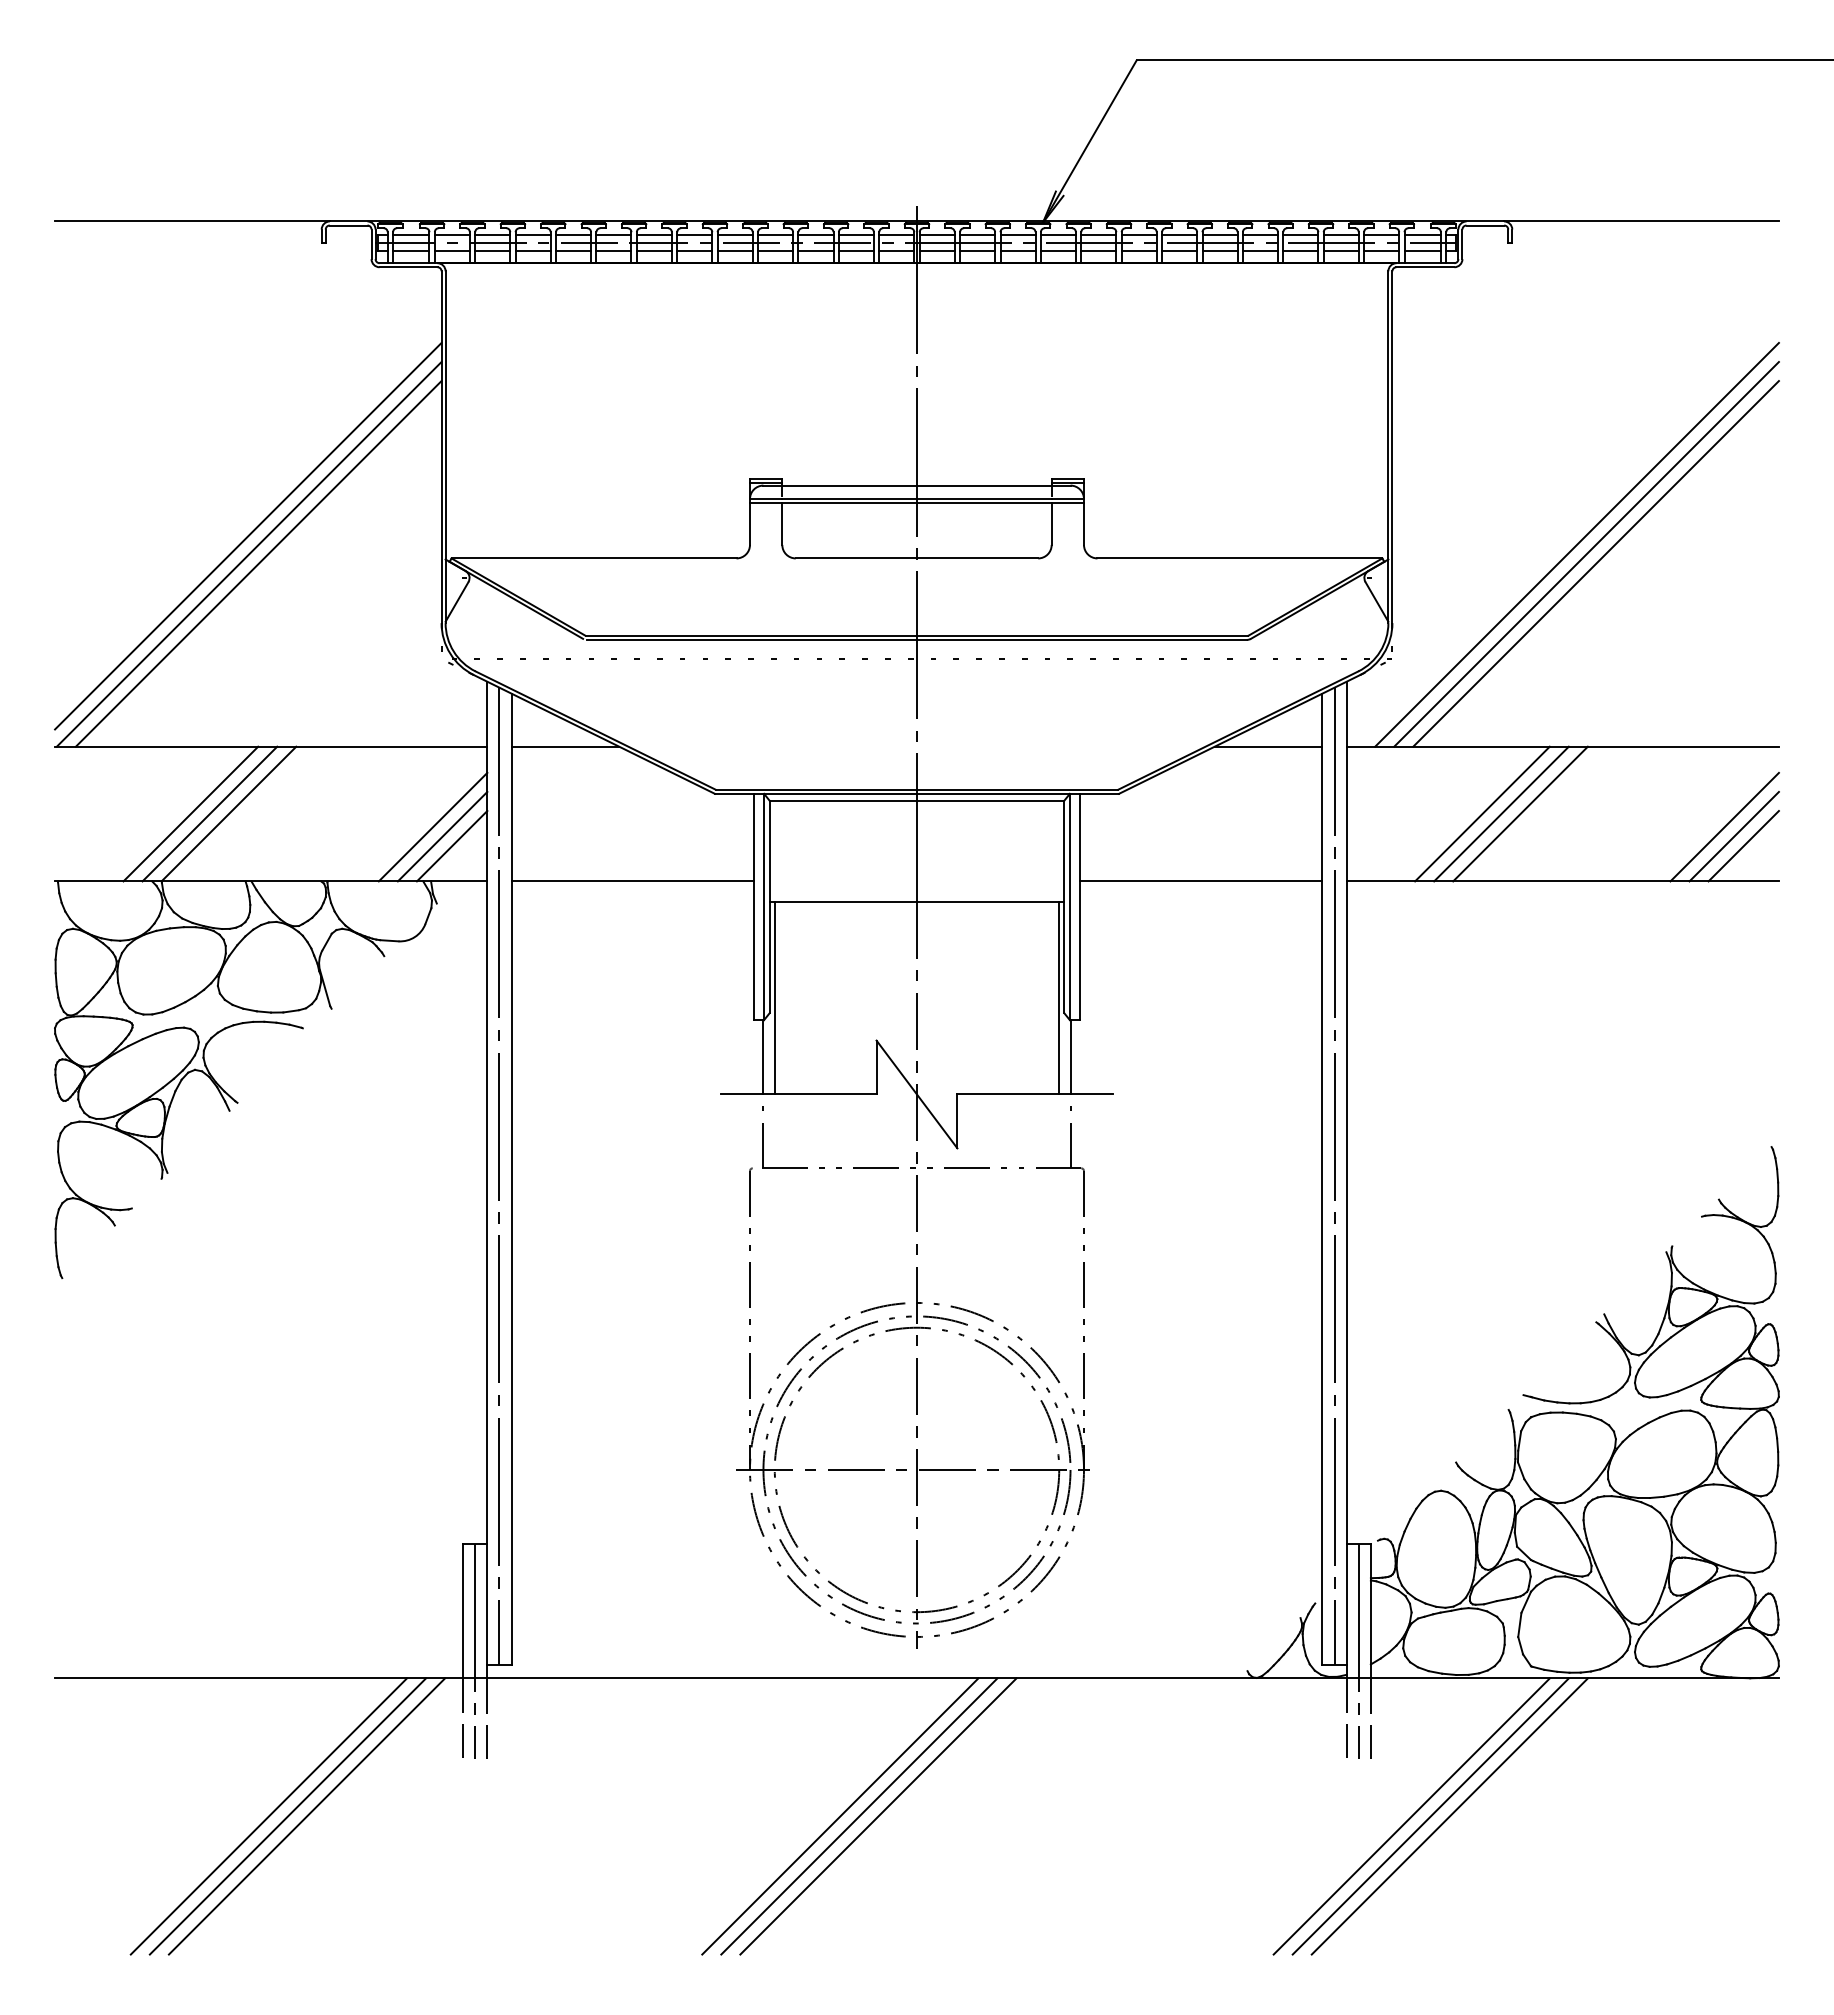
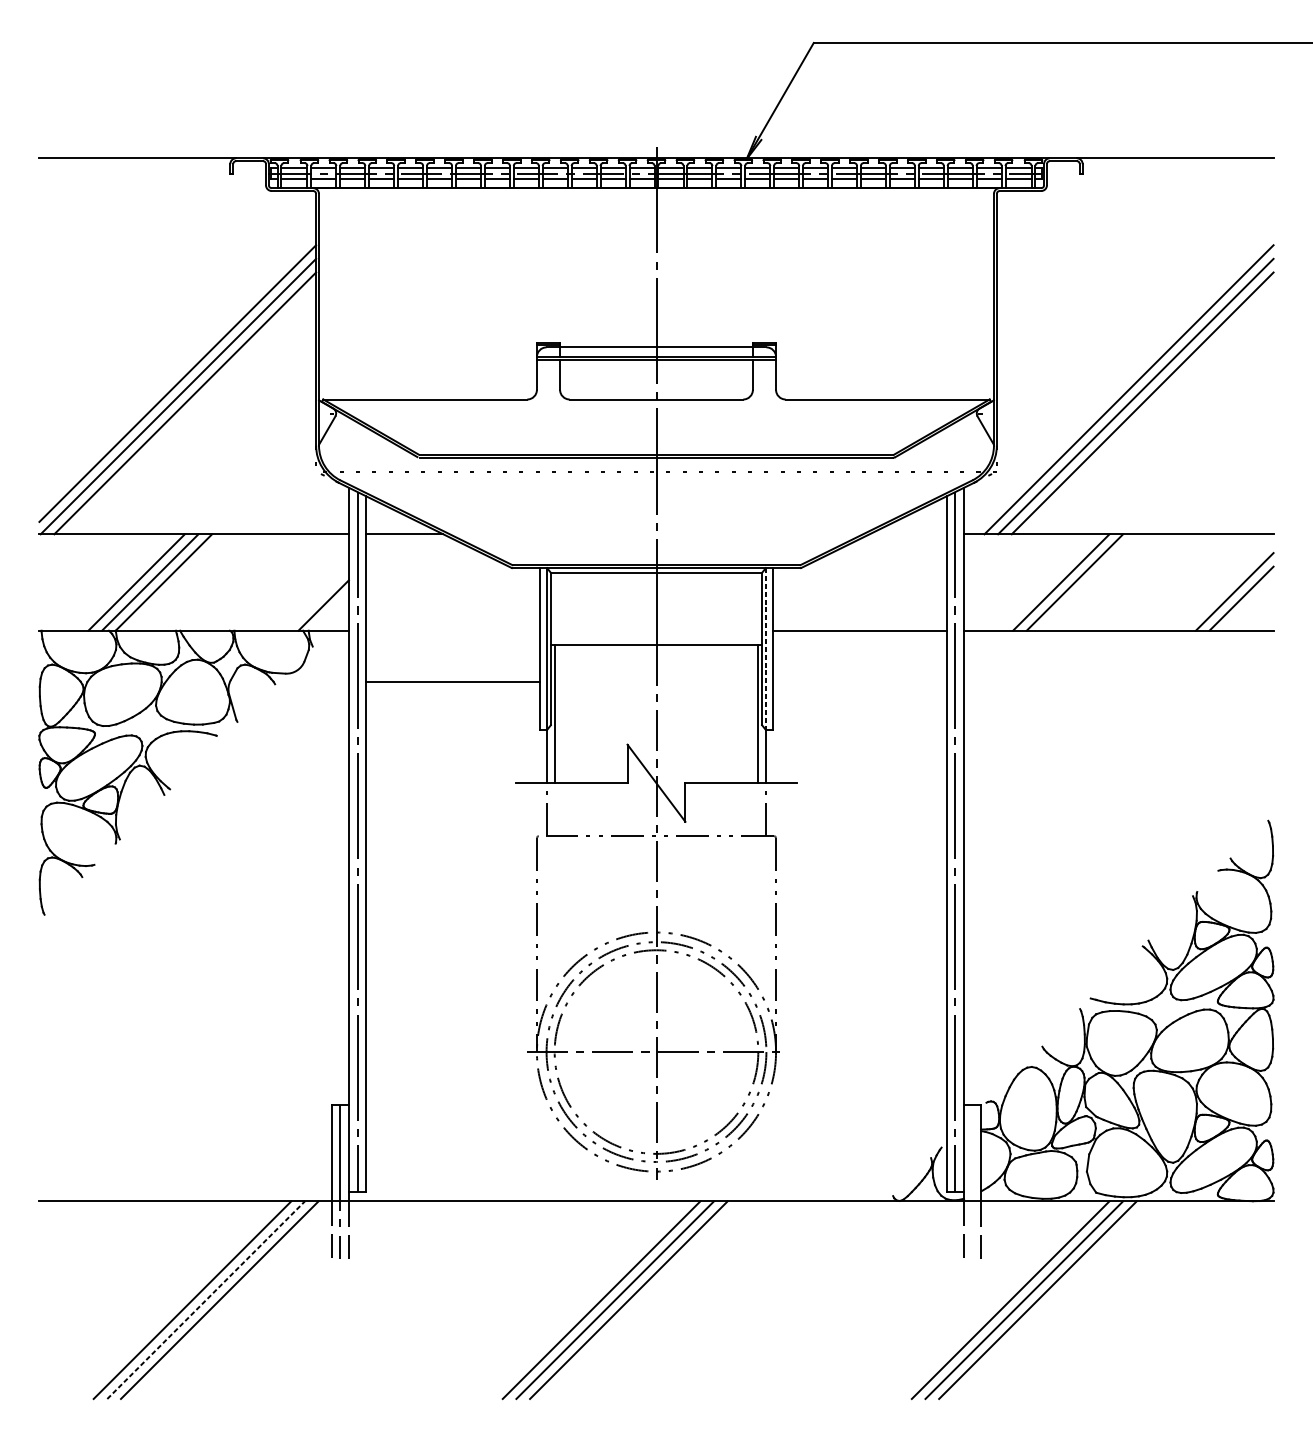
line: (1268, 746) -> (908, 534), removed
line: (1520, 813) -> (1088, 582), removed
line: (432, 826) -> (309, 591), removed
line: (442, 836) -> (316, 598), removed
line: (1743, 845) -> (1248, 605), removed
line: (632, 881) -> (452, 681), moved
line: (1069, 907) -> (765, 649), solid -> dashed
line: (1358, 1651) -> (972, 1182), removed
line: (288, 1816) -> (206, 1300), solid -> dashed

